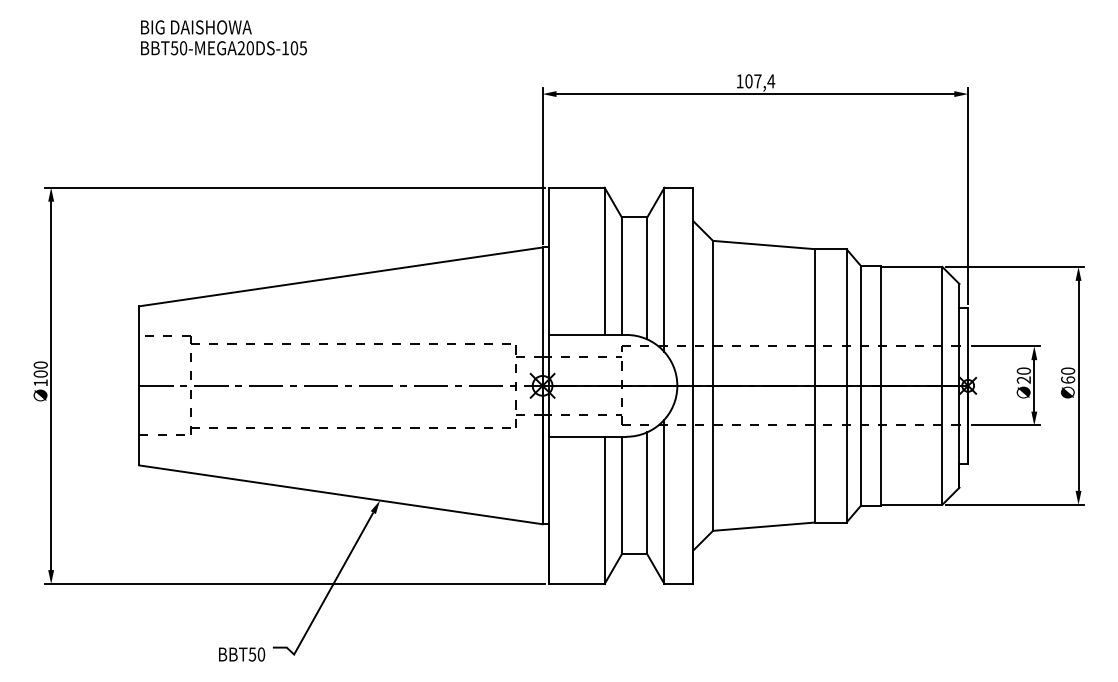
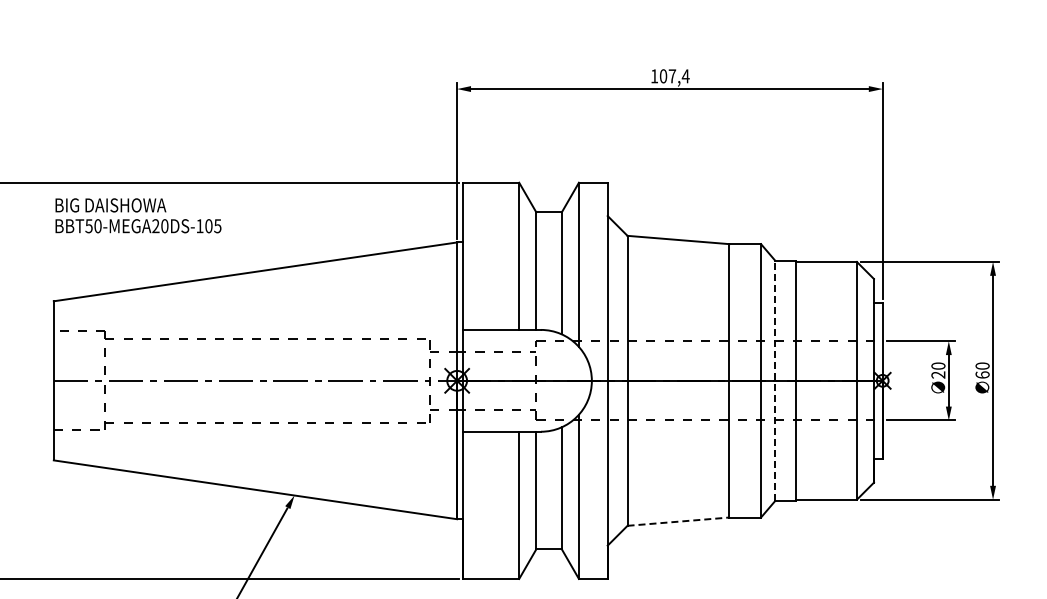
text: (223, 37) -> (138, 215), moved
line: (860, 385) -> (775, 380), solid -> dashed
line: (764, 526) -> (679, 521), solid -> dashed

